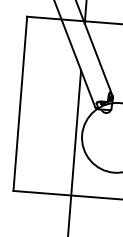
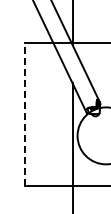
line: (20, 102) -> (25, 113), solid -> dashed

